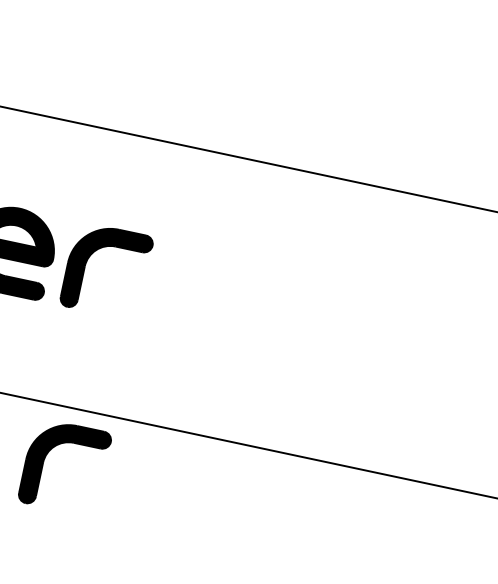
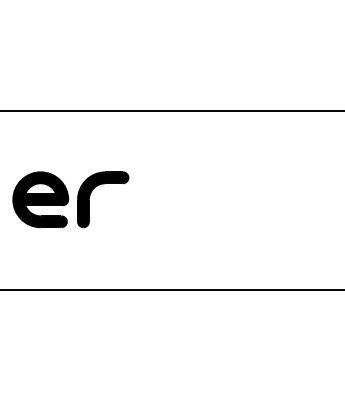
part: (46, 458) -> (90, 324), removed

